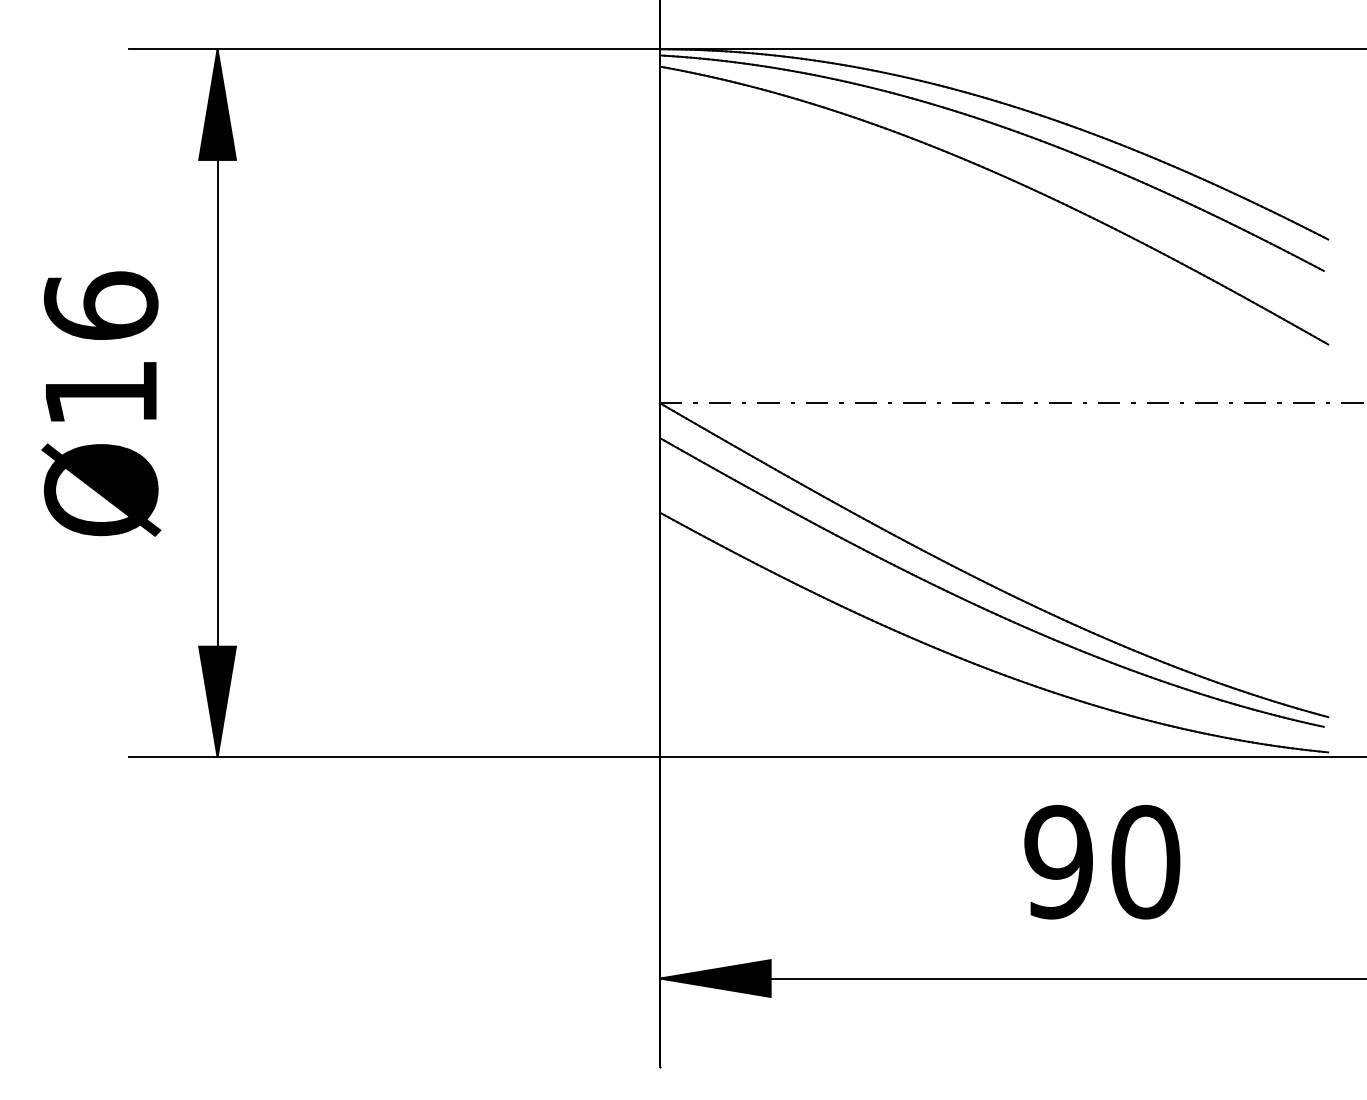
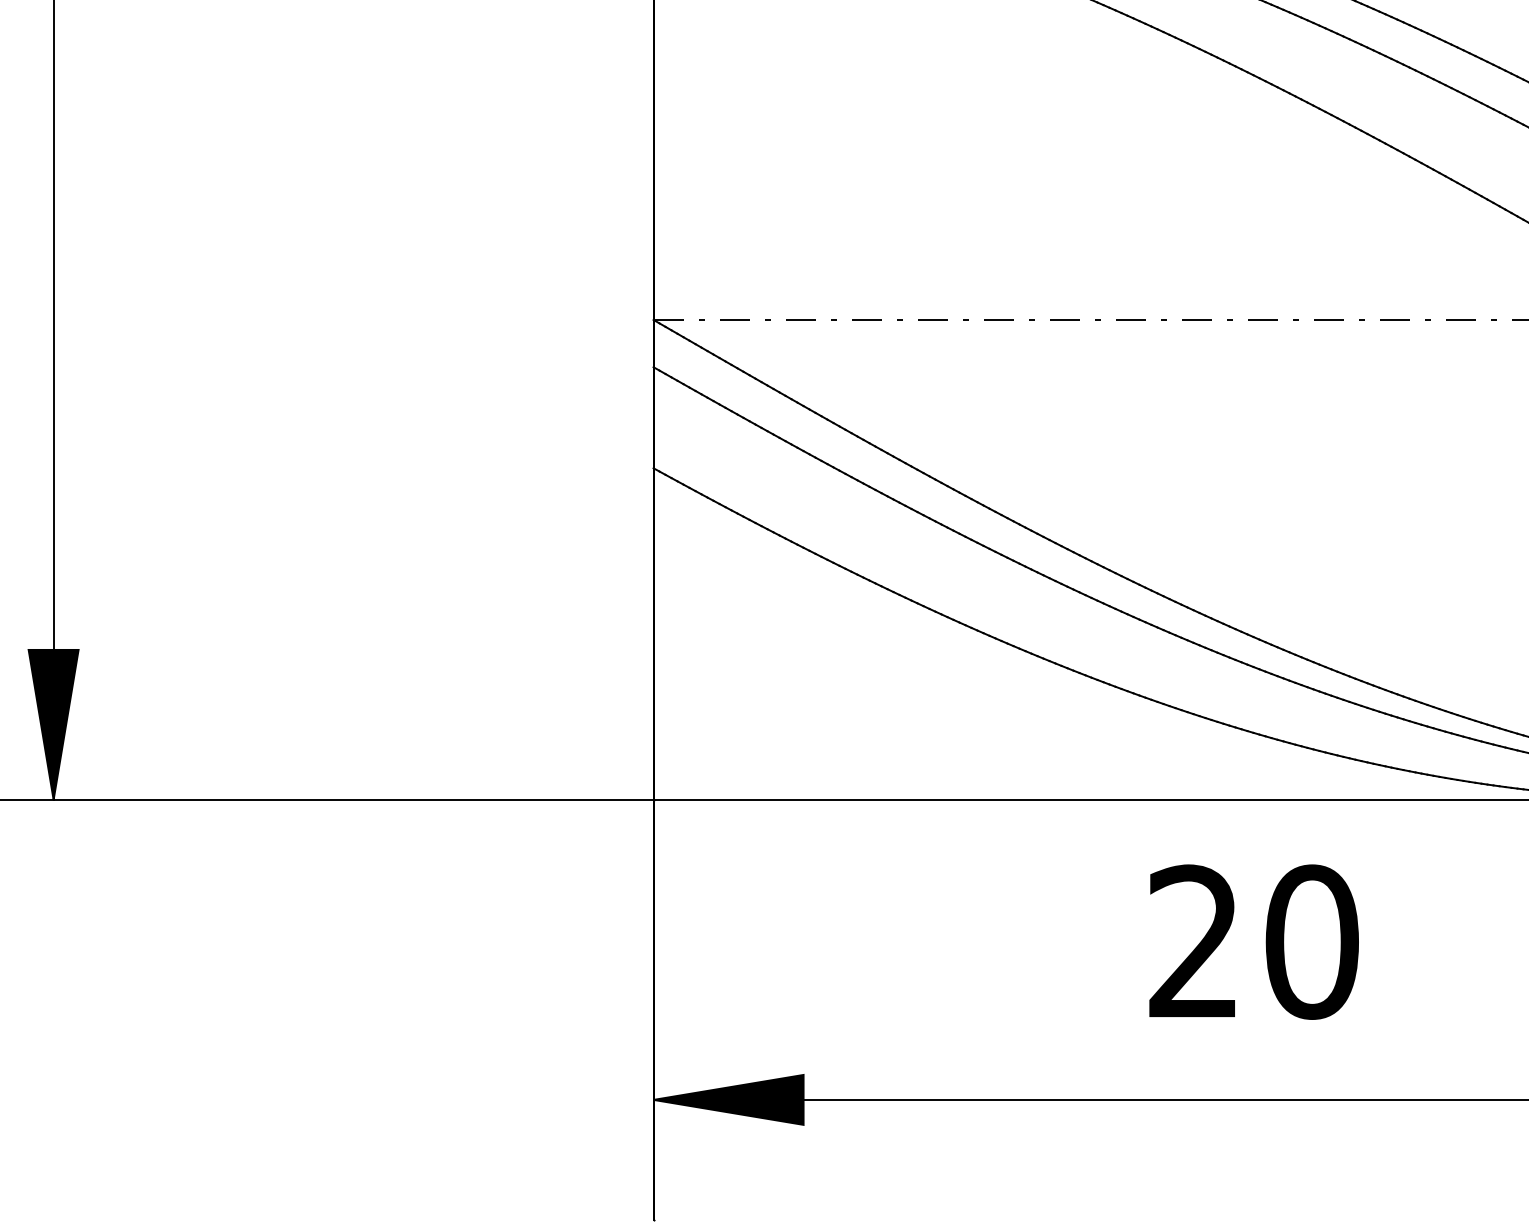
text: (1058, 861) -> (1193, 941), 90 -> 20

